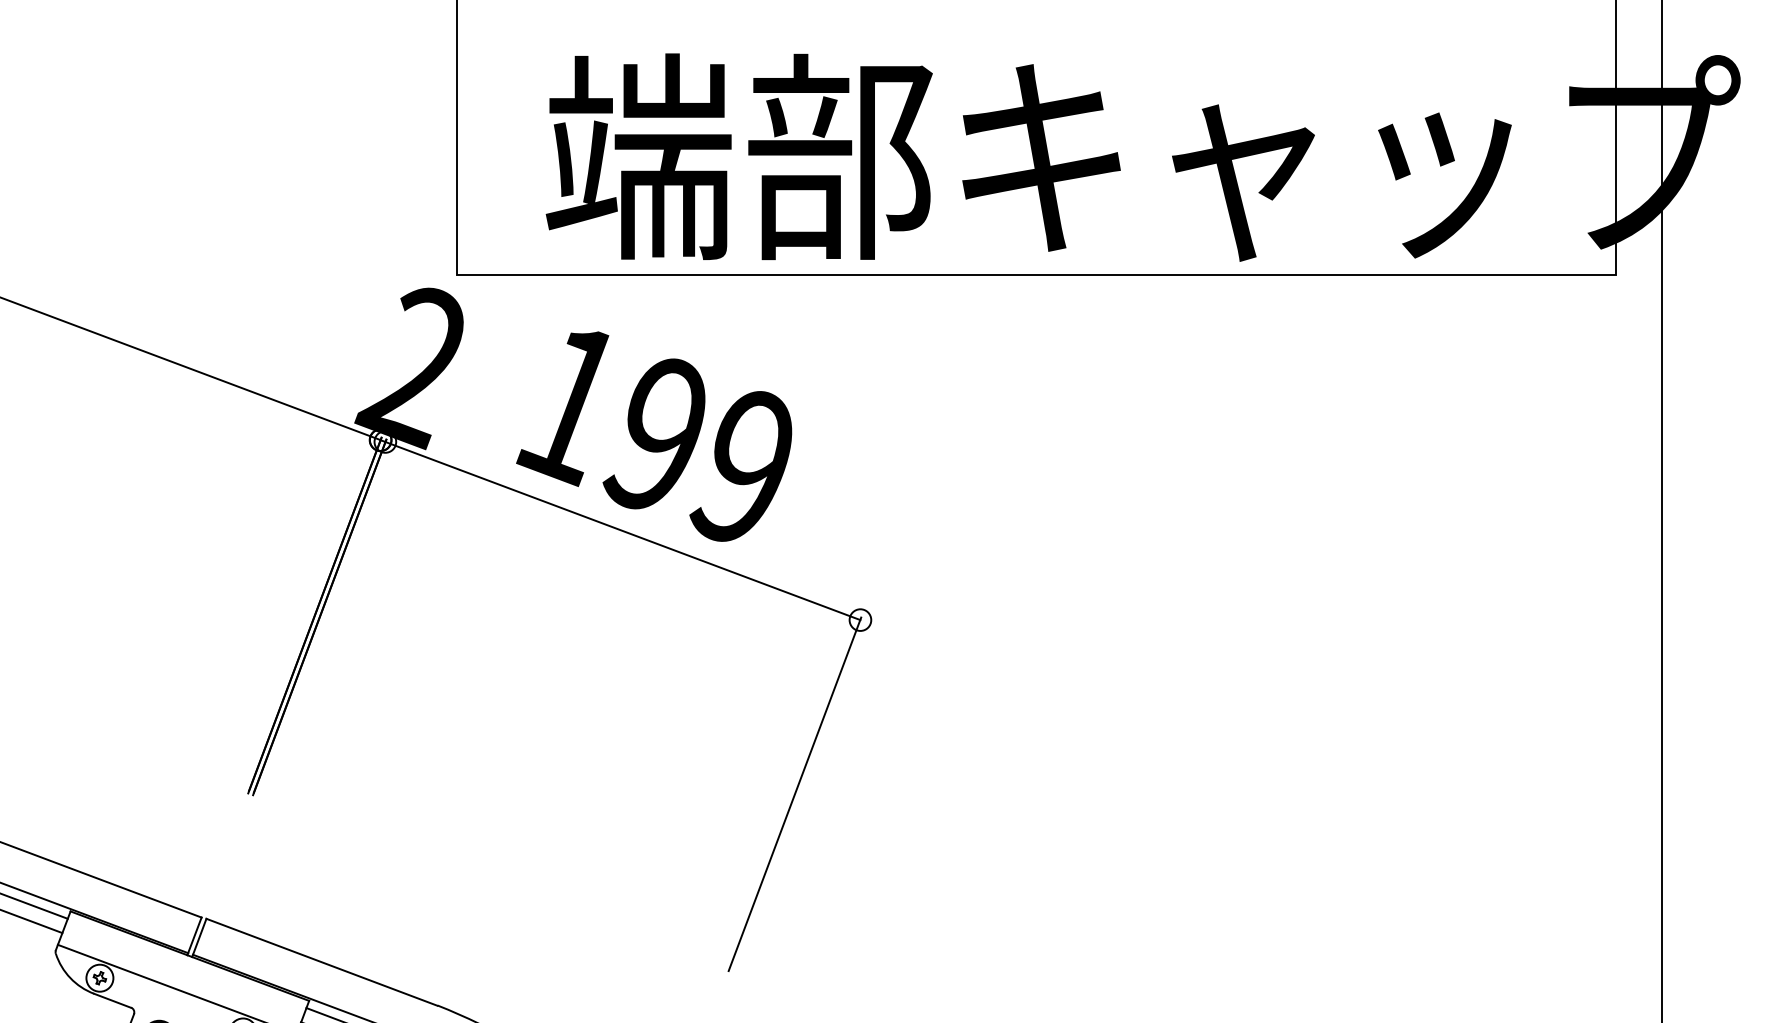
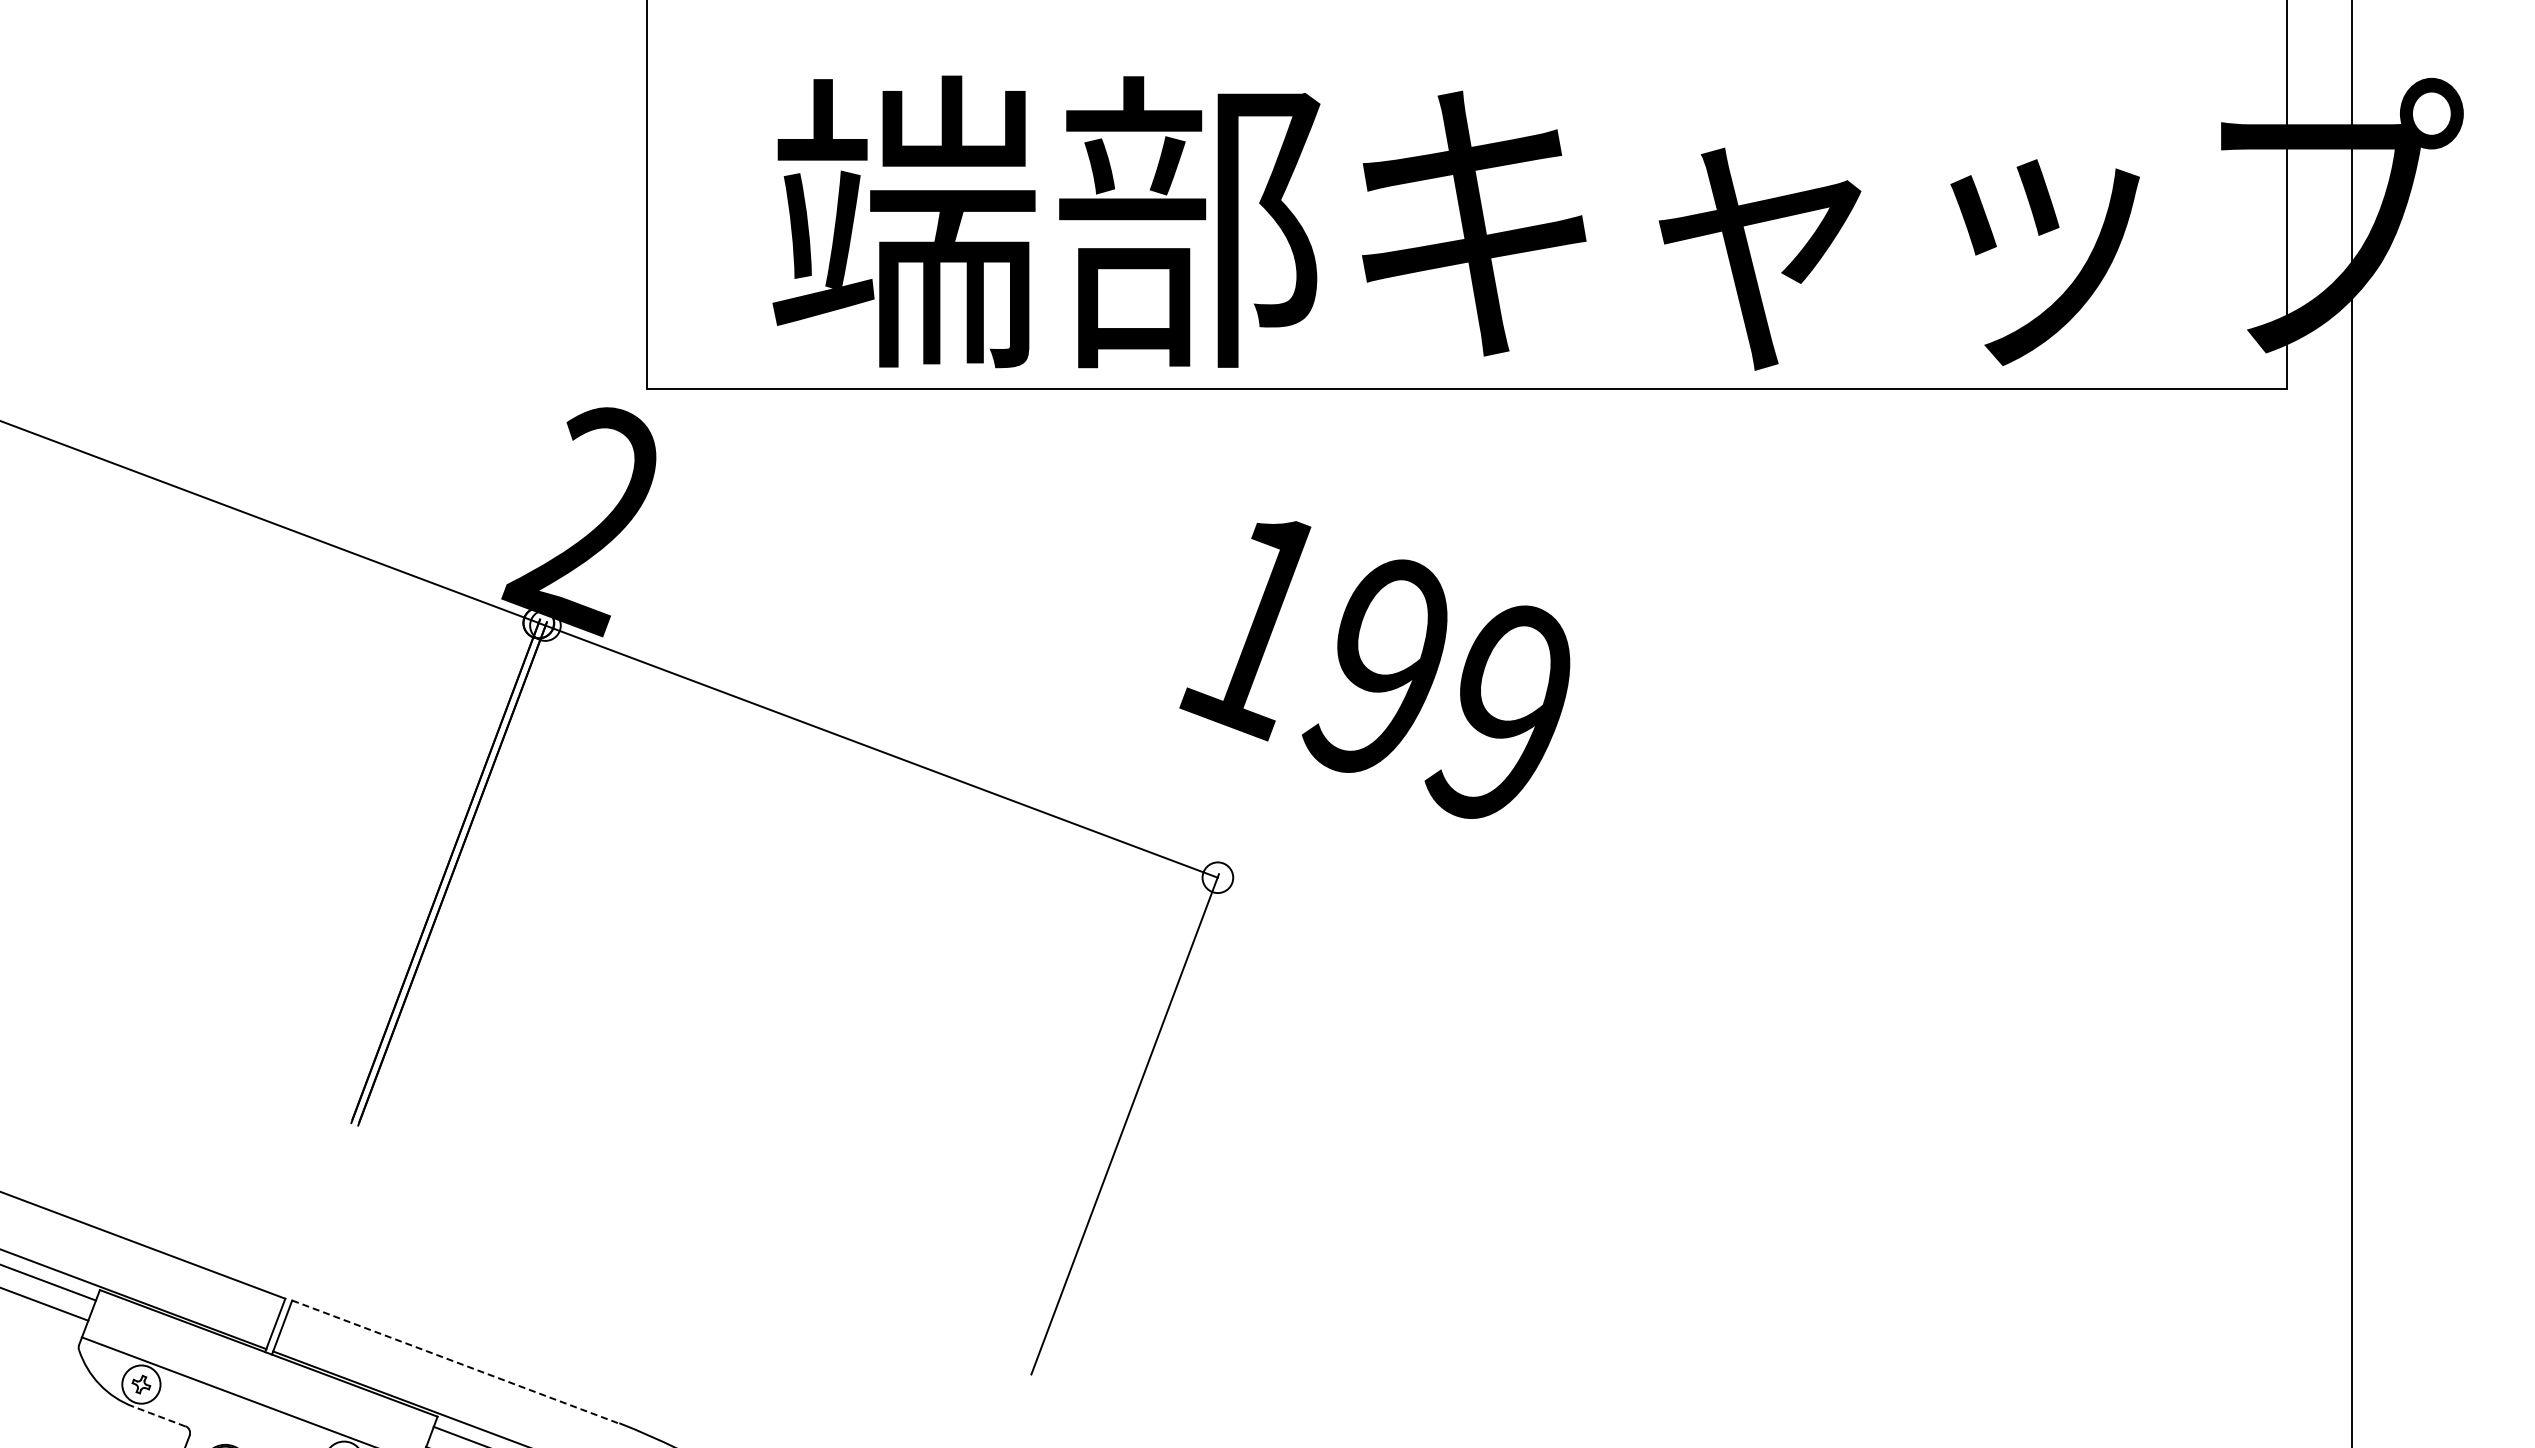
text: (653, 436) -> (1374, 669), moved
line: (321, 962) -> (455, 1362), solid -> dashed
line: (112, 1000) -> (159, 1416), solid -> dashed

